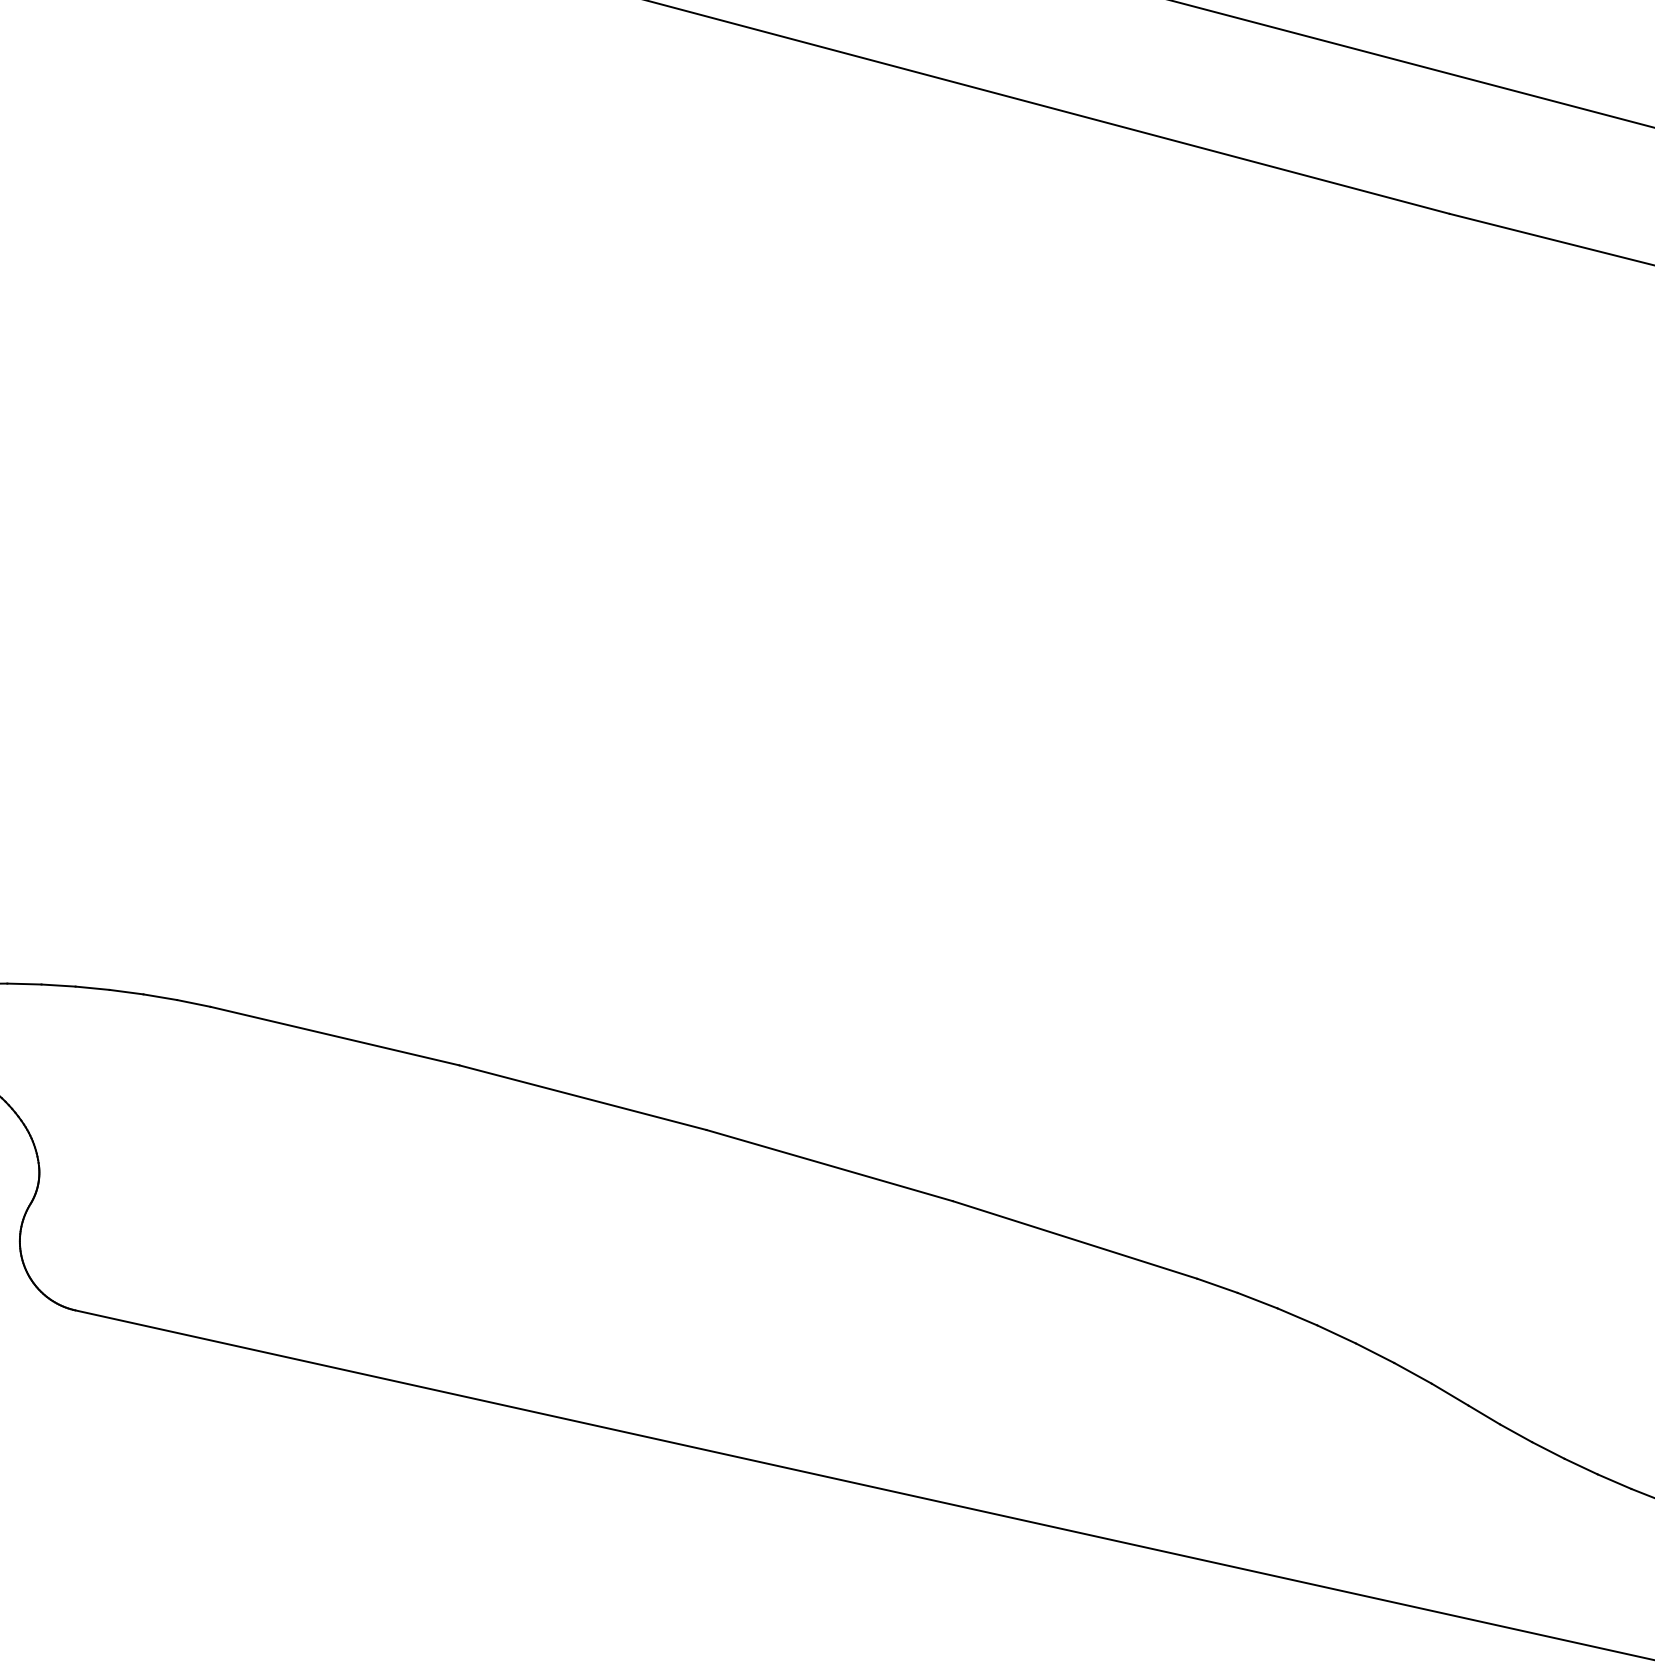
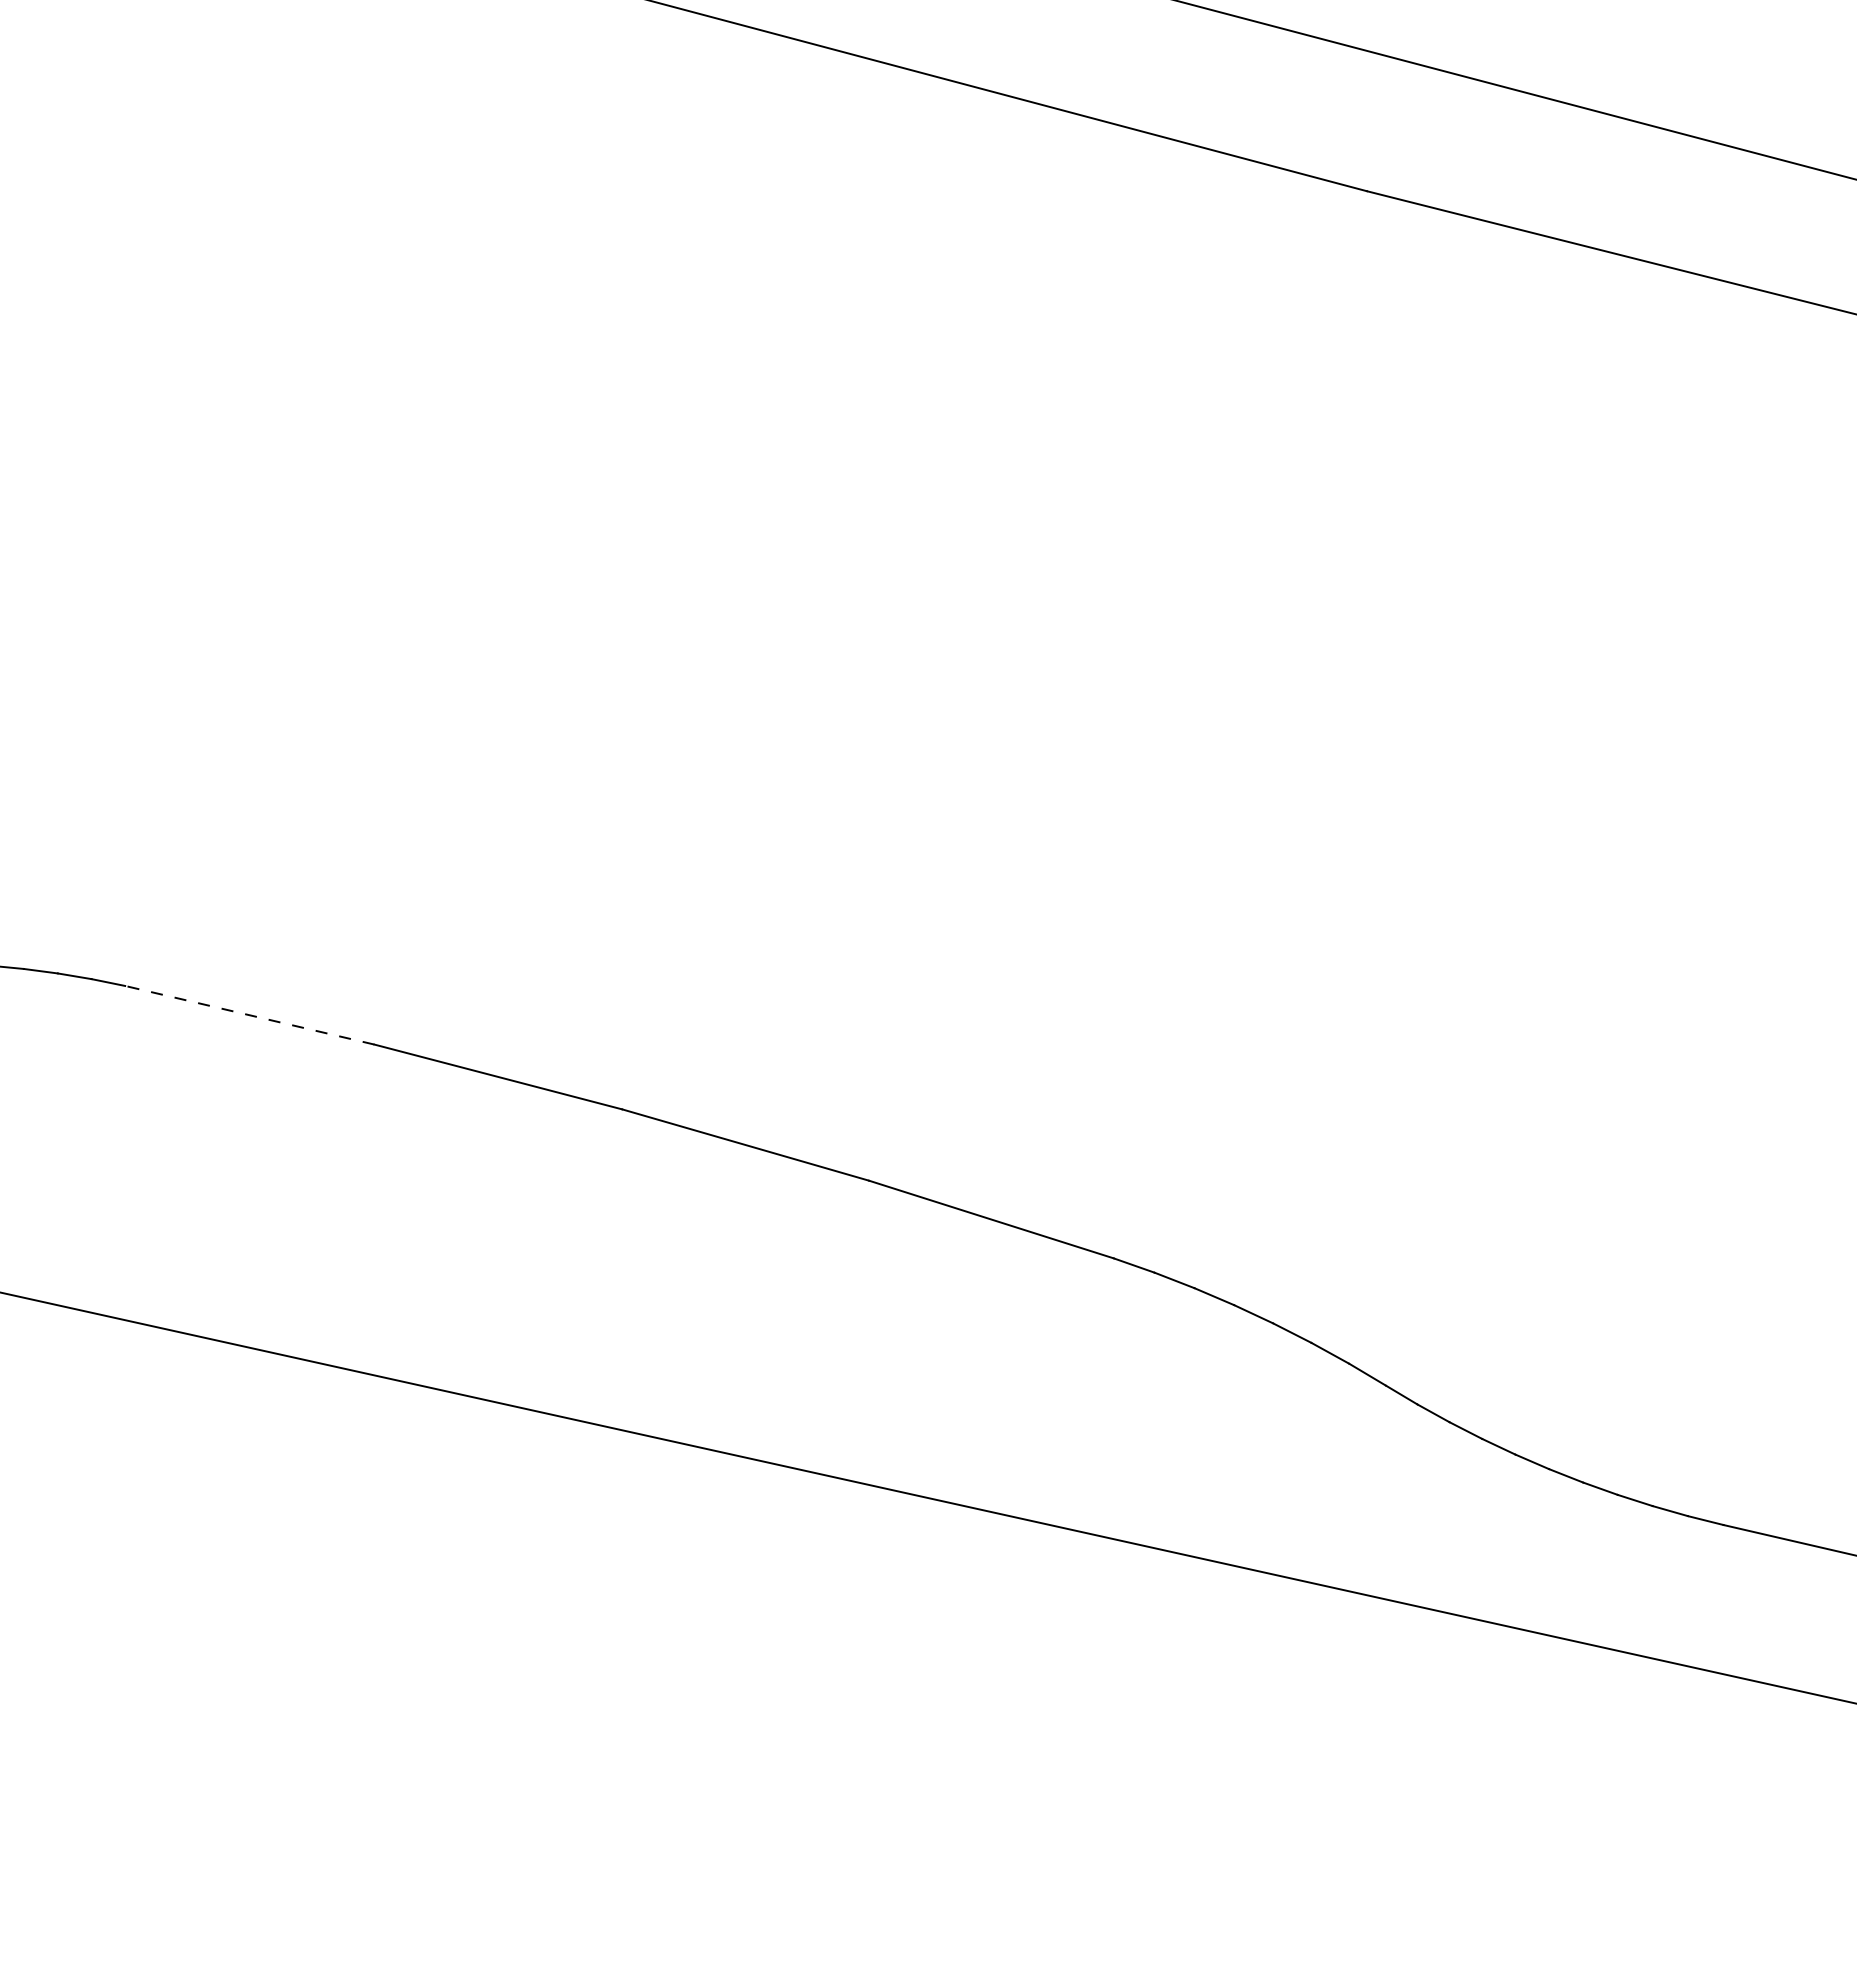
line: (334, 1036) -> (249, 1015), solid -> dashed

